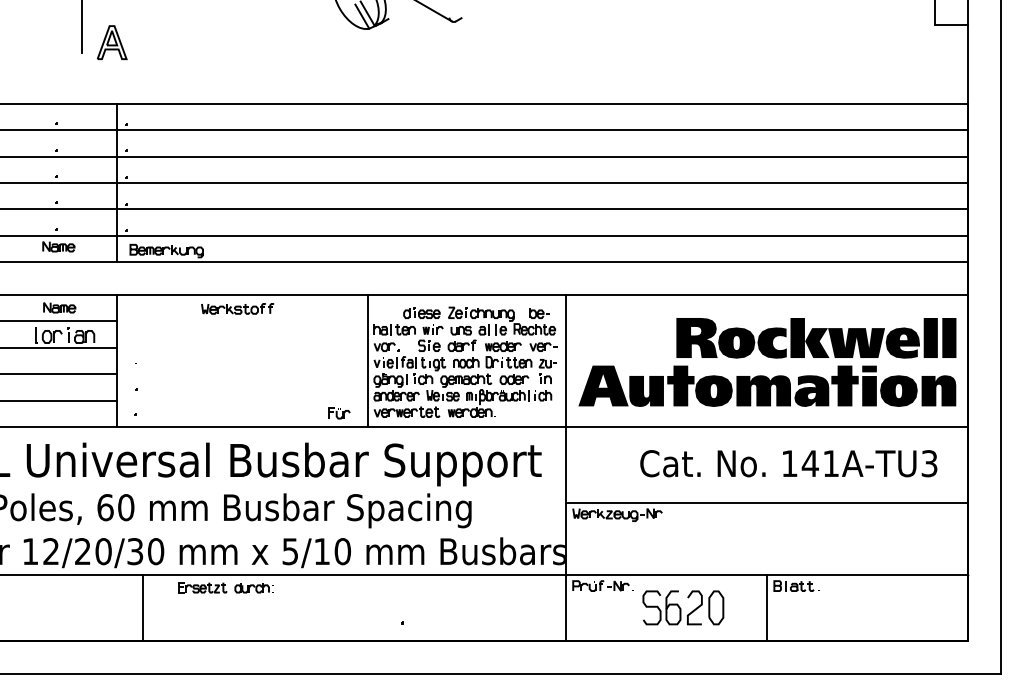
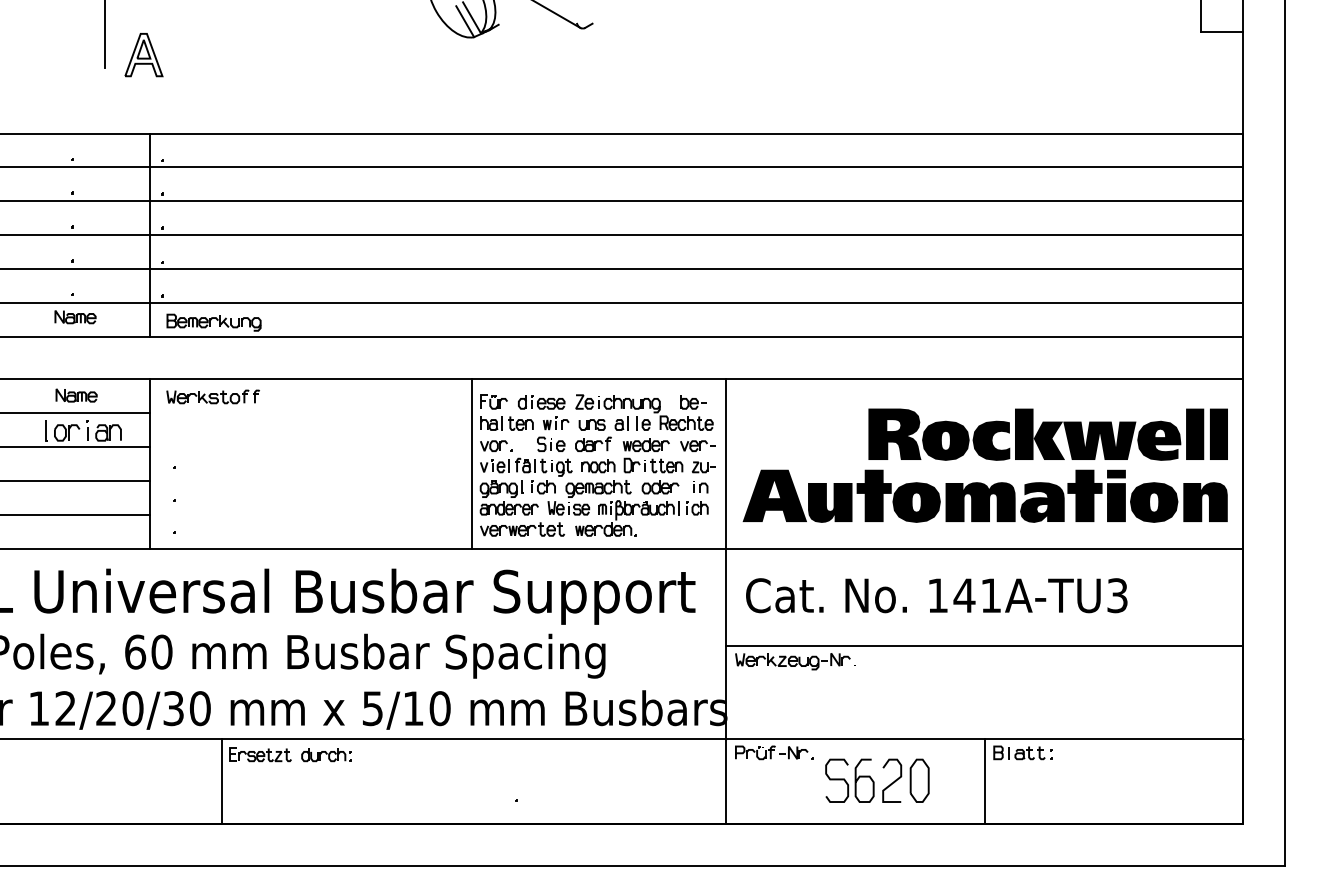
part: (237, 308) -> (212, 396), moved
part: (339, 412) -> (493, 401), moved
text: (788, 463) -> (936, 595), moved
line: (142, 608) -> (222, 781), moved

